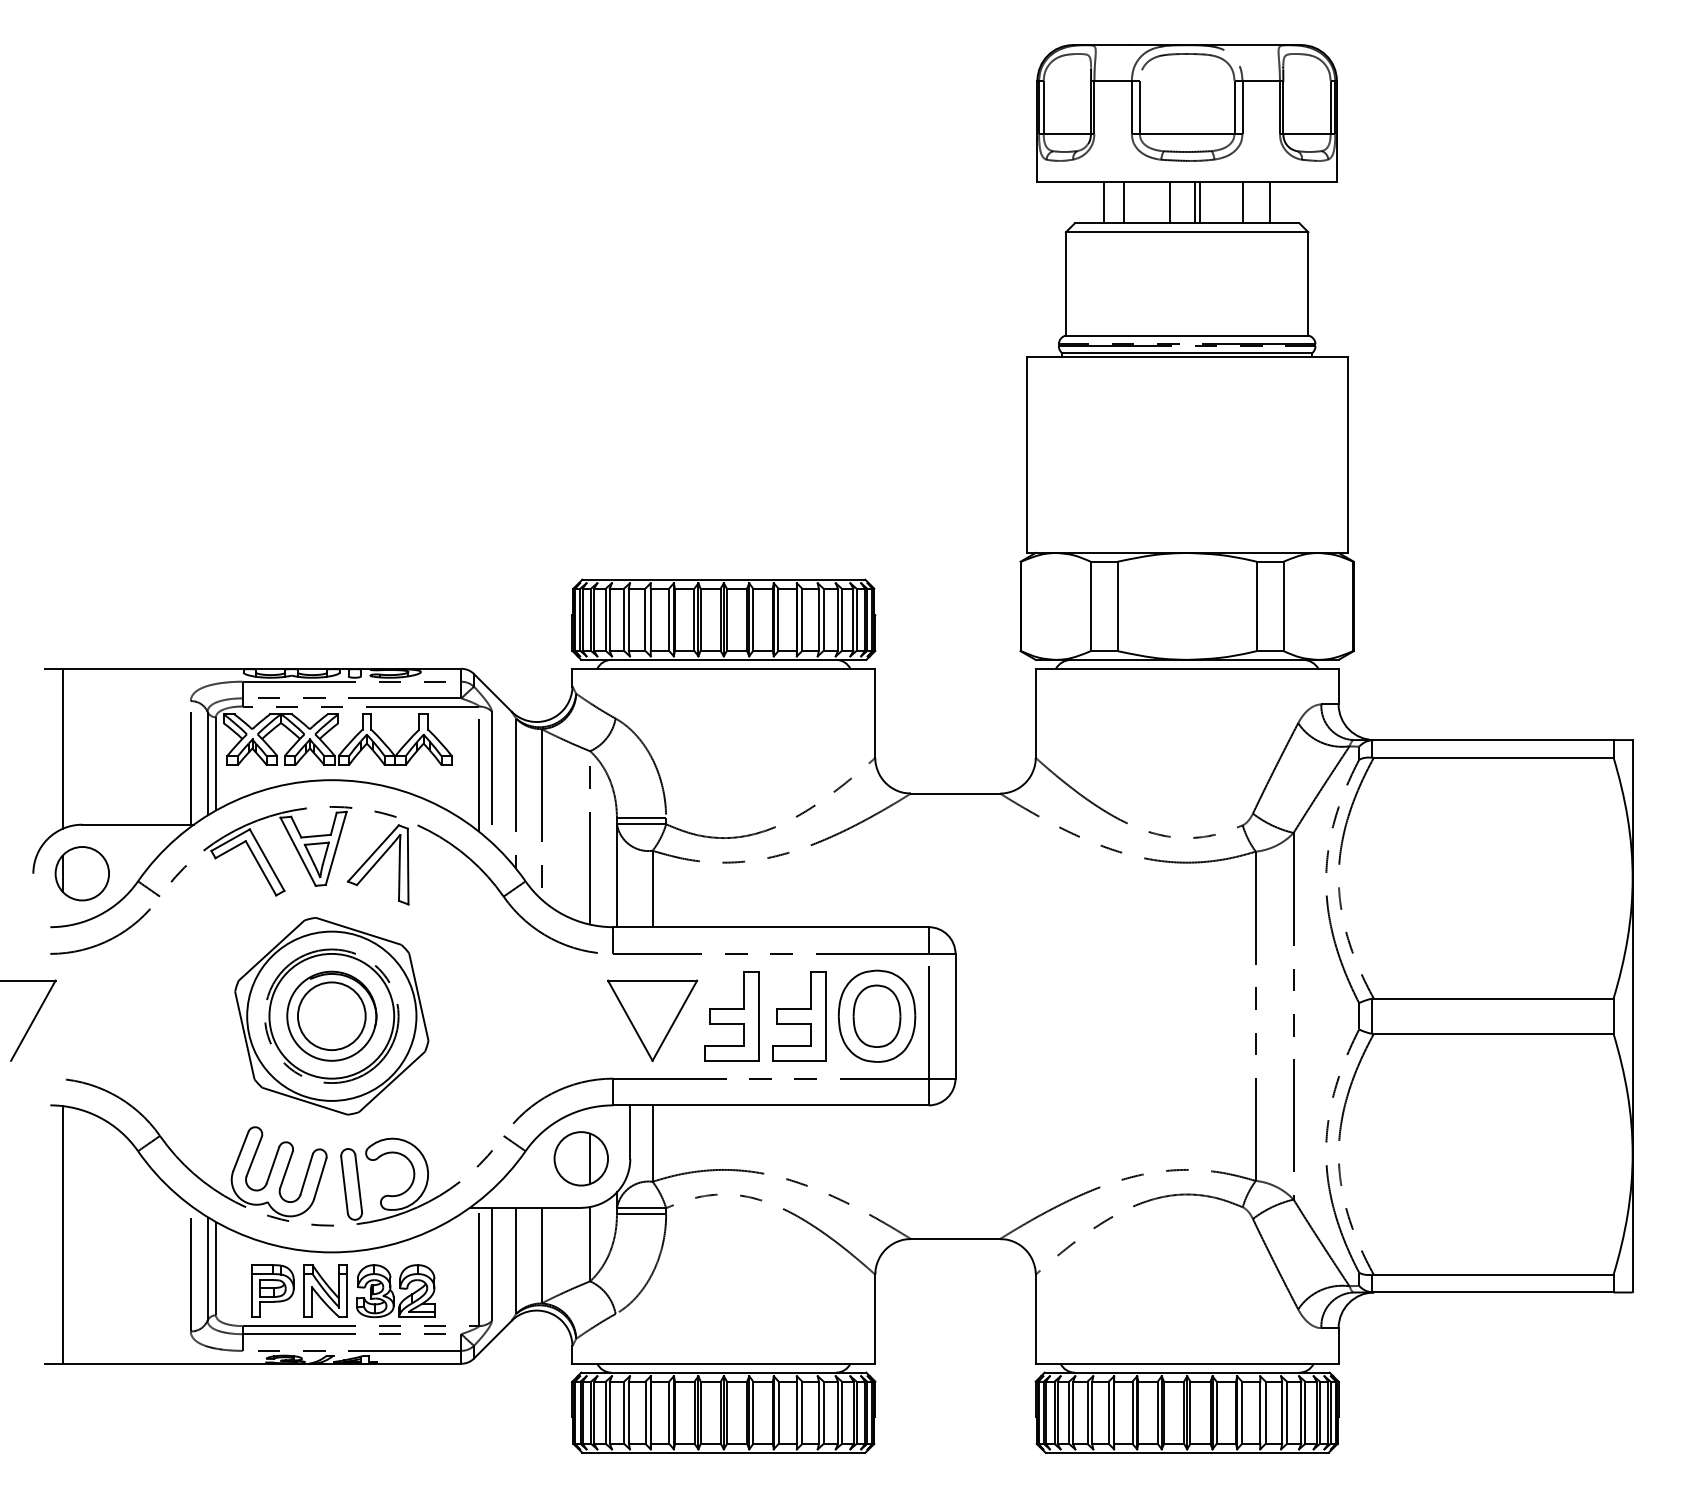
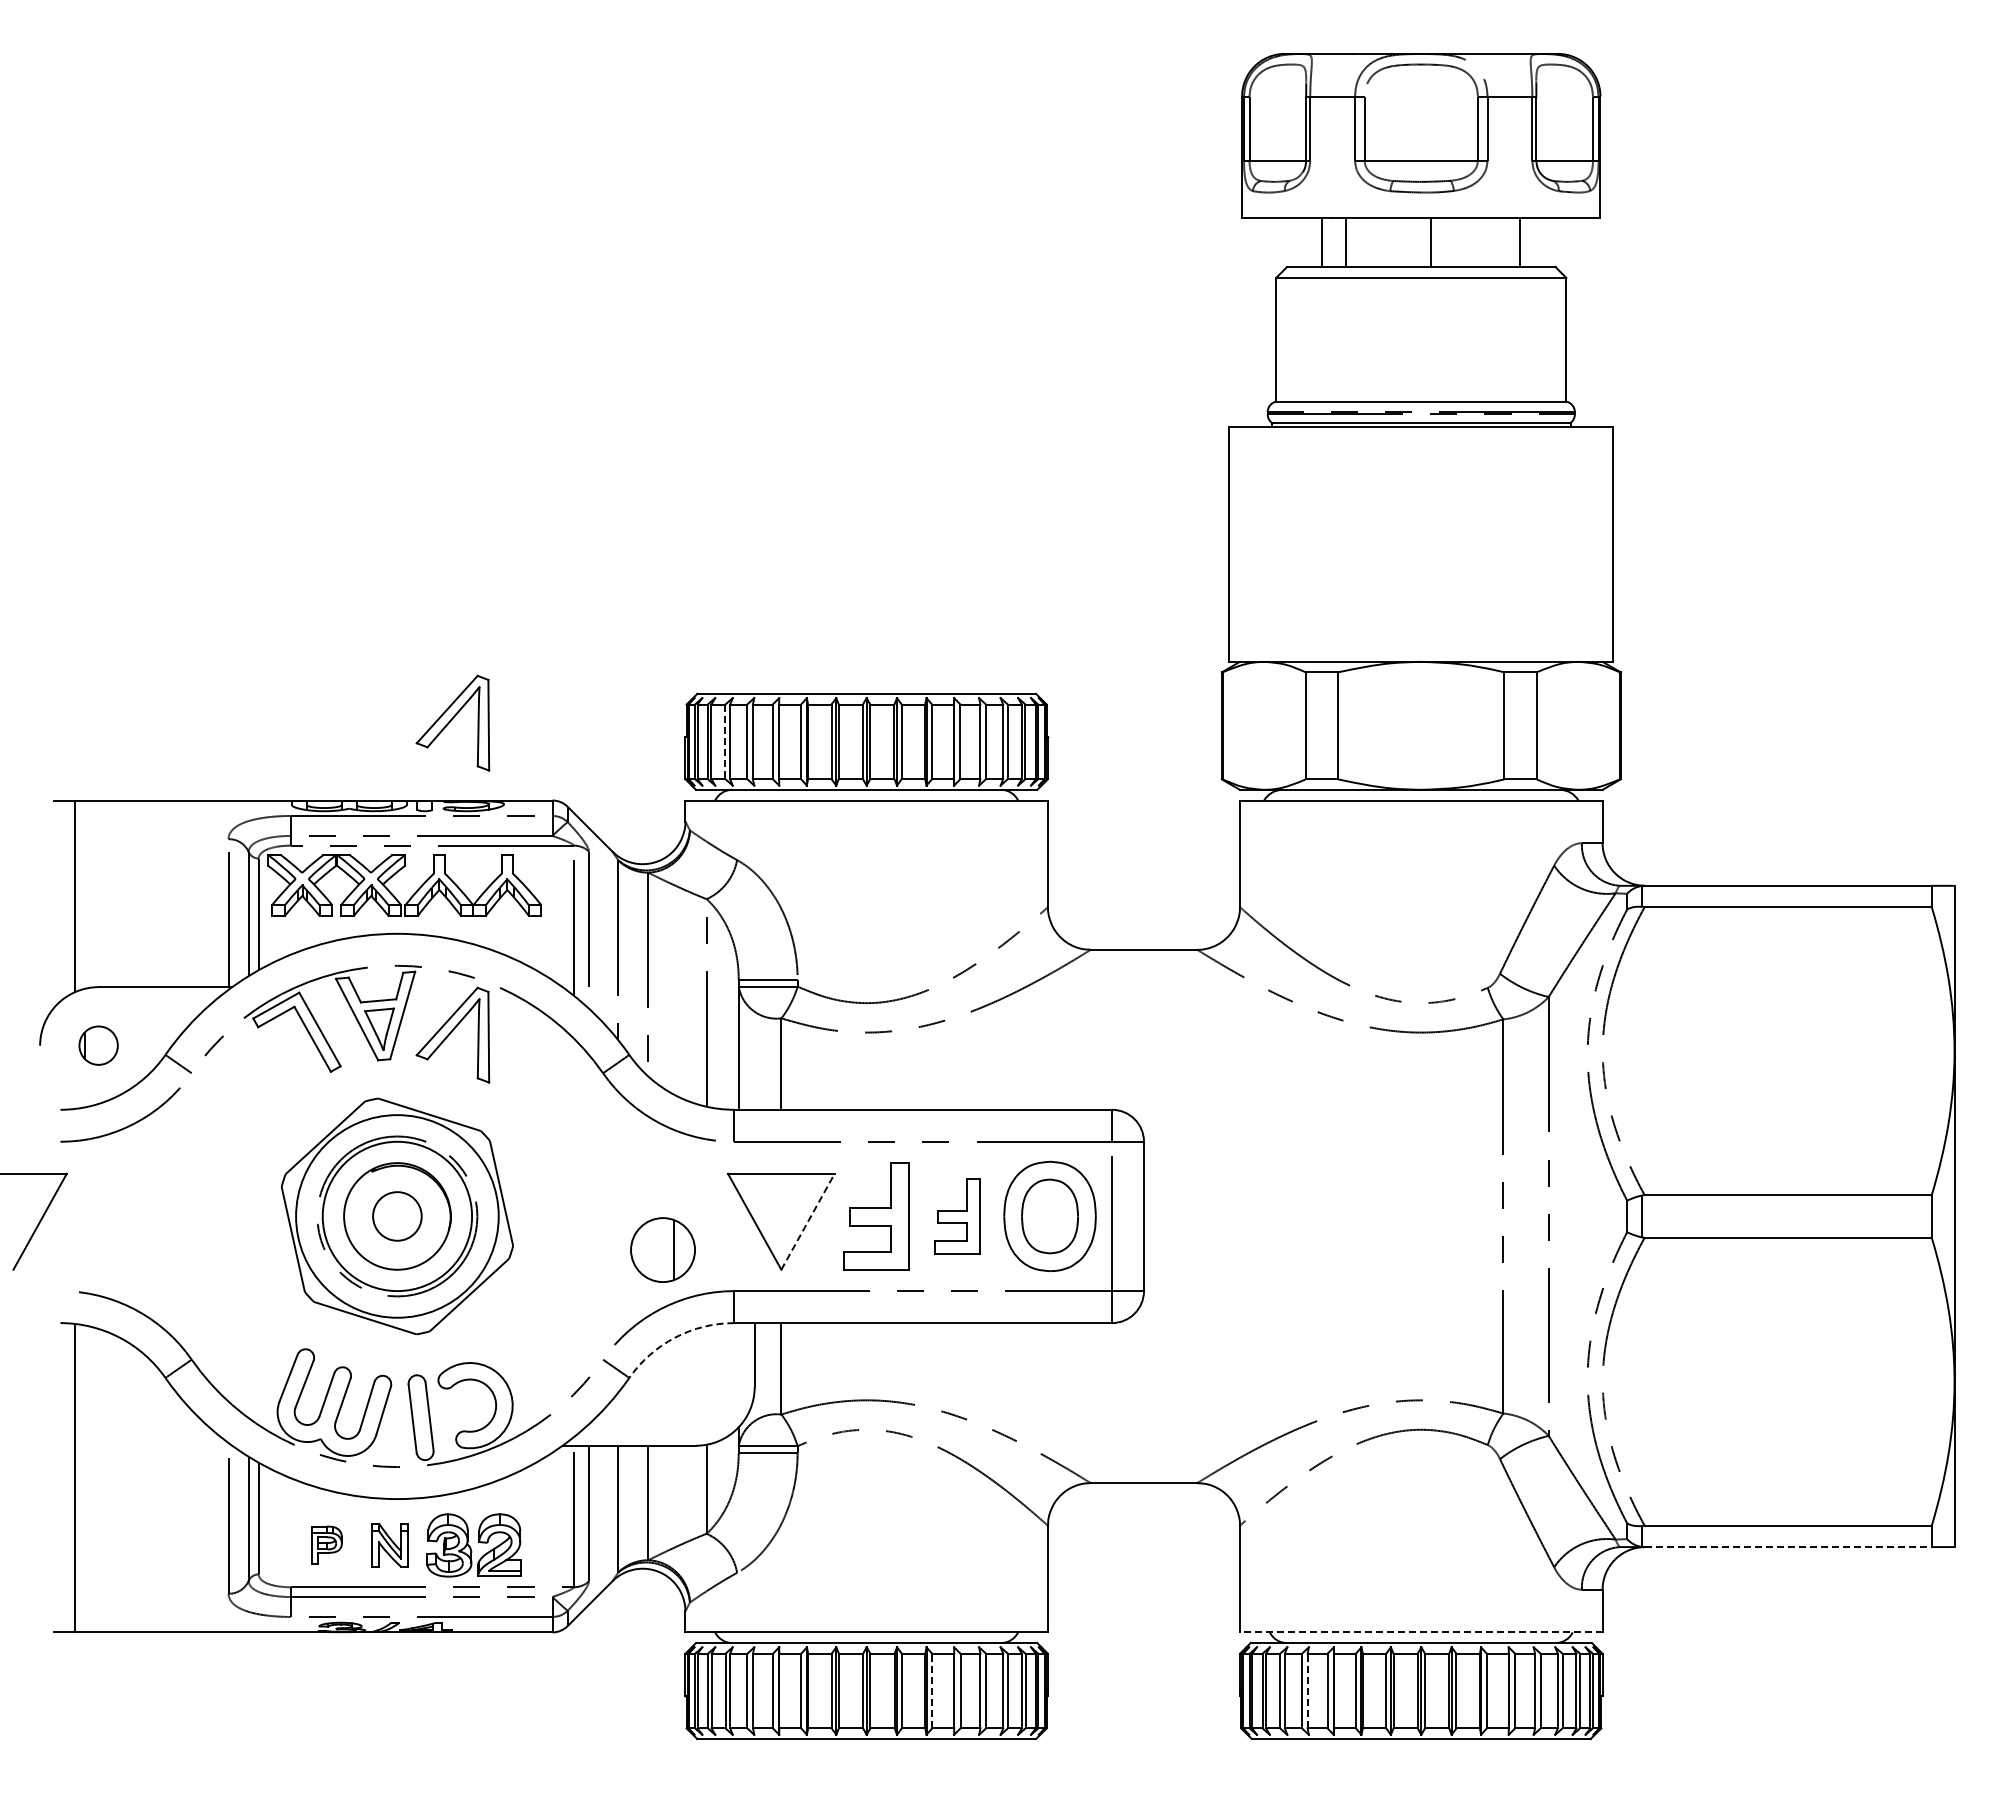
line: (1169, 202) -> (1400, 242), removed
line: (1199, 202) -> (1436, 242), removed
line: (1243, 202) -> (1488, 242), removed
part: (377, 603) -> (452, 722), added
line: (605, 620) -> (725, 742), solid -> dashed
part: (82, 873) -> (98, 1045), size x0.6
circle: (331, 1015) -> (396, 1215), size x0.6
part: (798, 1016) -> (956, 1216), size x0.7
line: (675, 1020) -> (808, 1221), solid -> dashed
arc: (564, 1117) -> (675, 1337), solid -> dashed
part: (580, 1158) -> (662, 1249), moved
part: (272, 1290) -> (326, 1544), size x0.6
part: (325, 1290) -> (389, 1544), size x0.7
line: (1493, 1292) -> (1788, 1547), solid -> dashed
line: (1186, 1363) -> (1420, 1632), solid -> dashed
line: (778, 1412) -> (932, 1690), solid -> dashed
line: (1092, 1412) -> (1307, 1690), solid -> dashed

